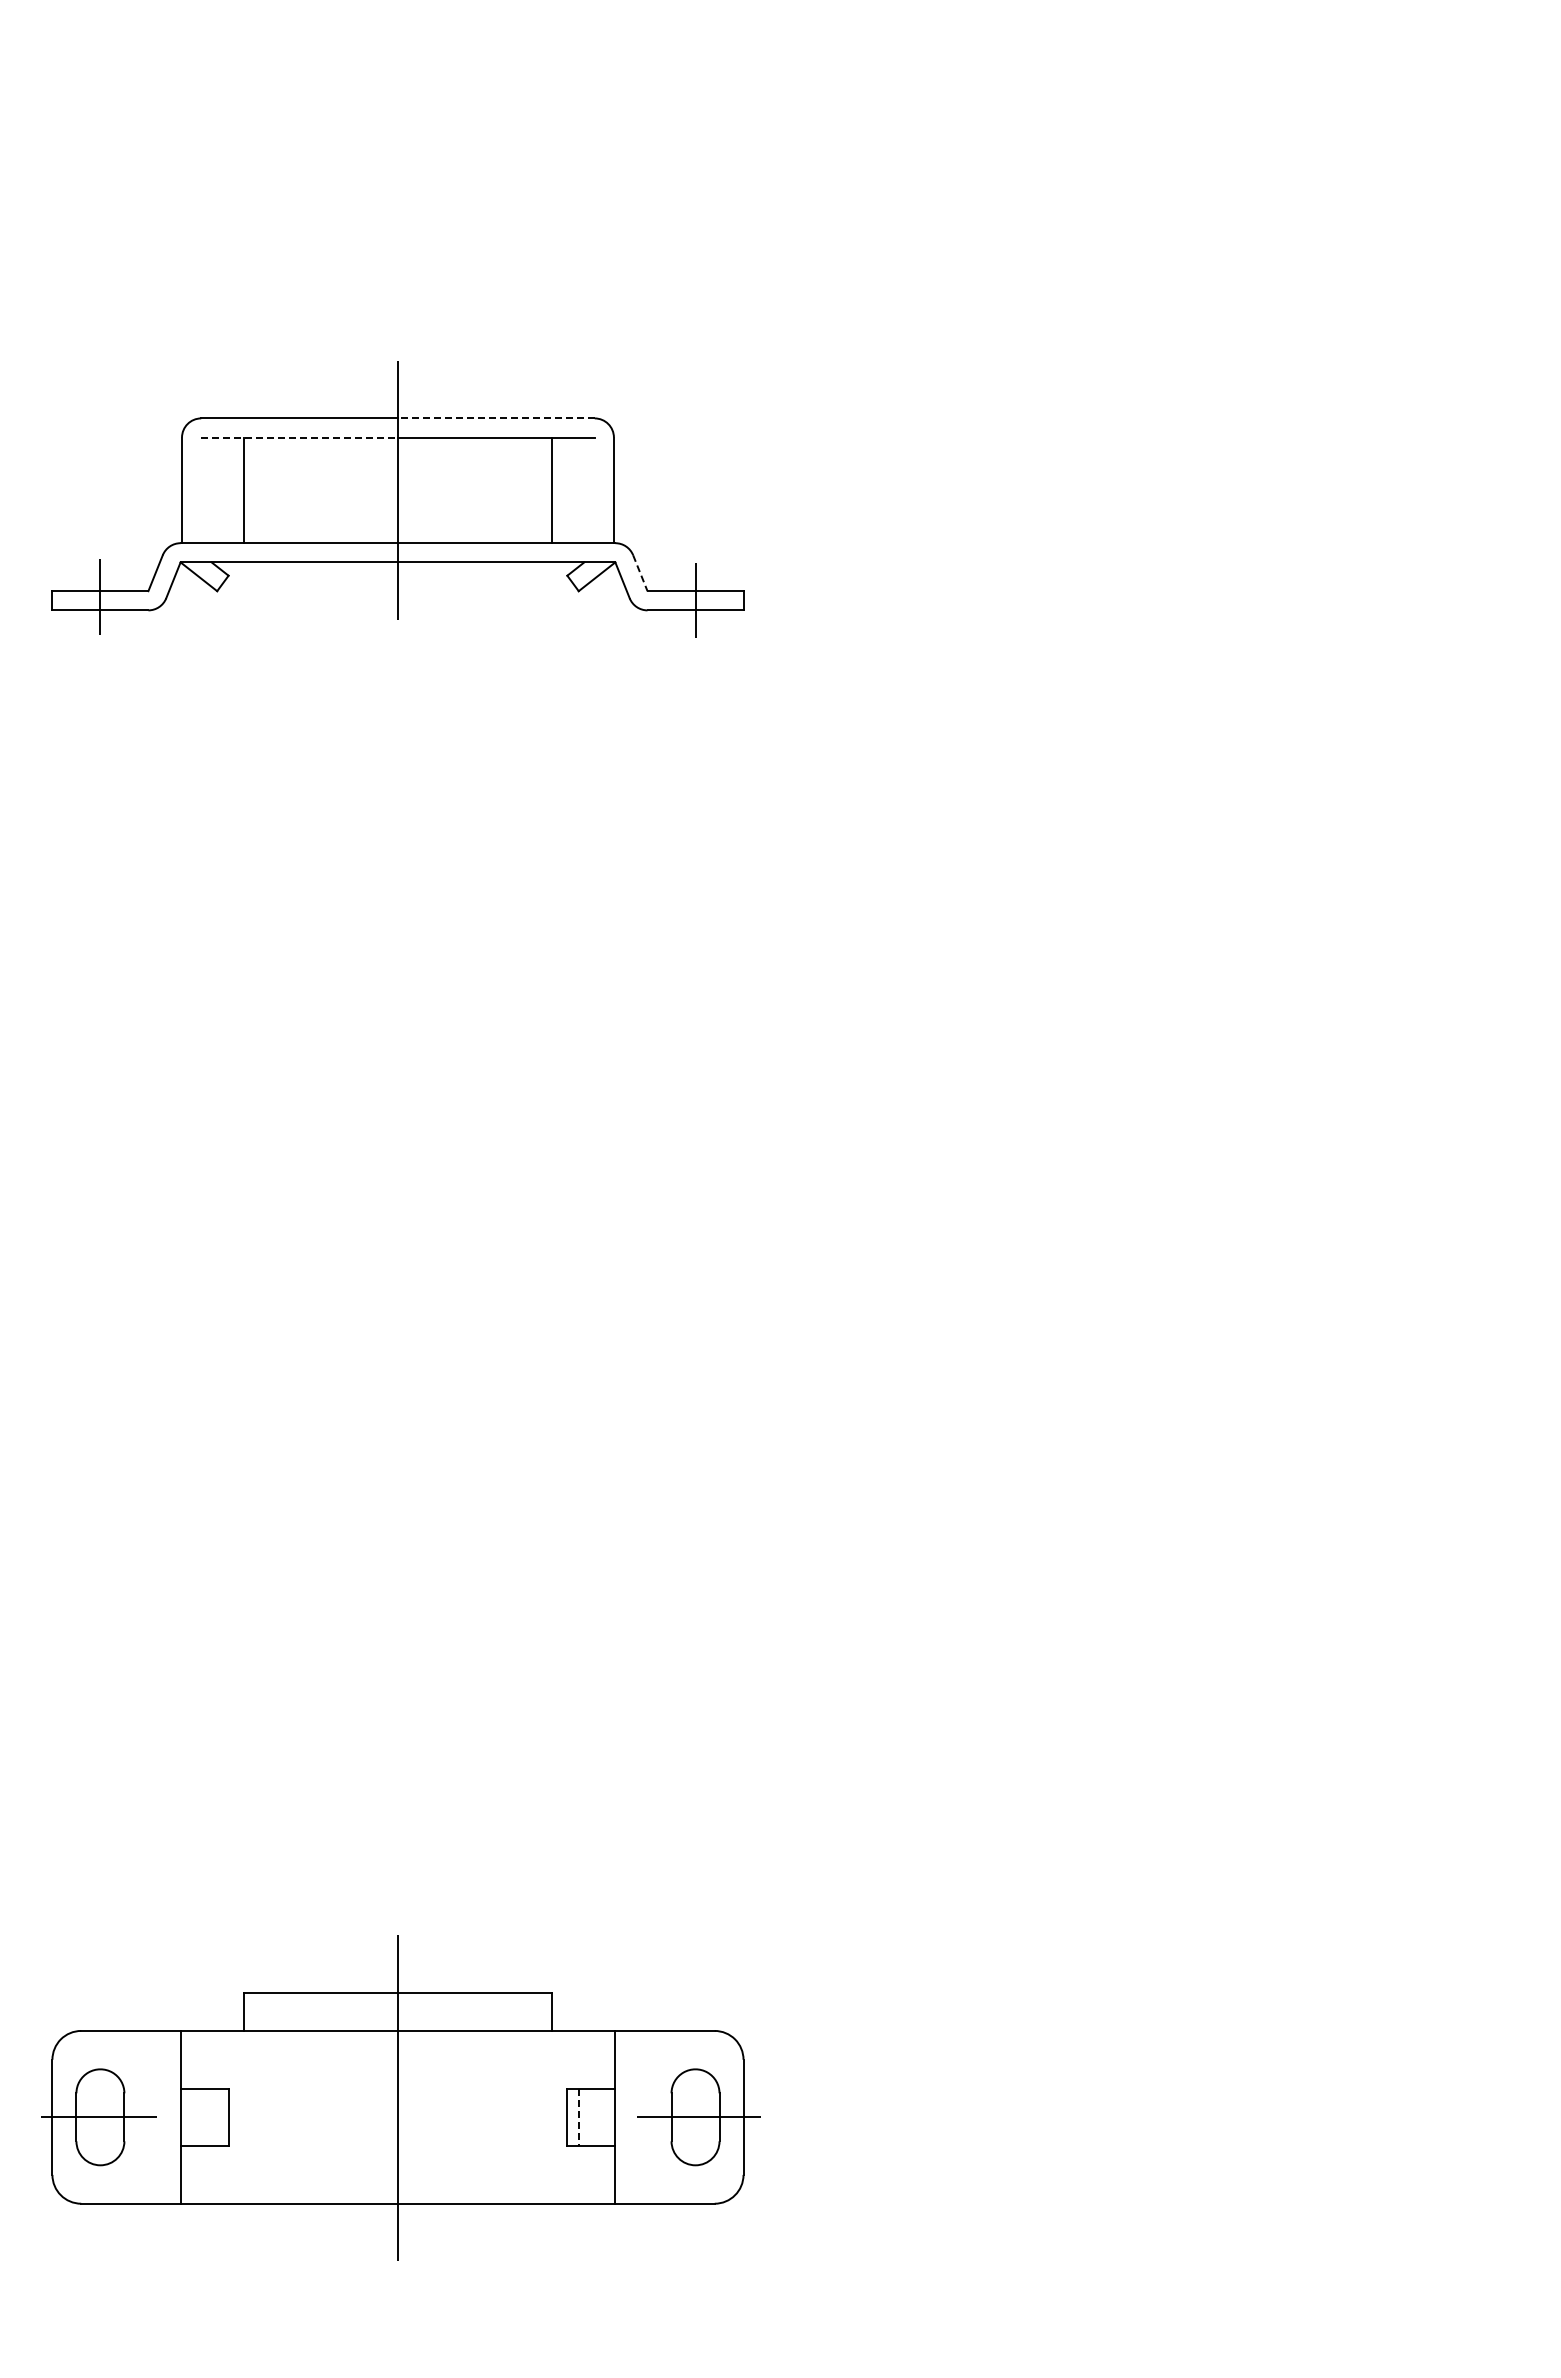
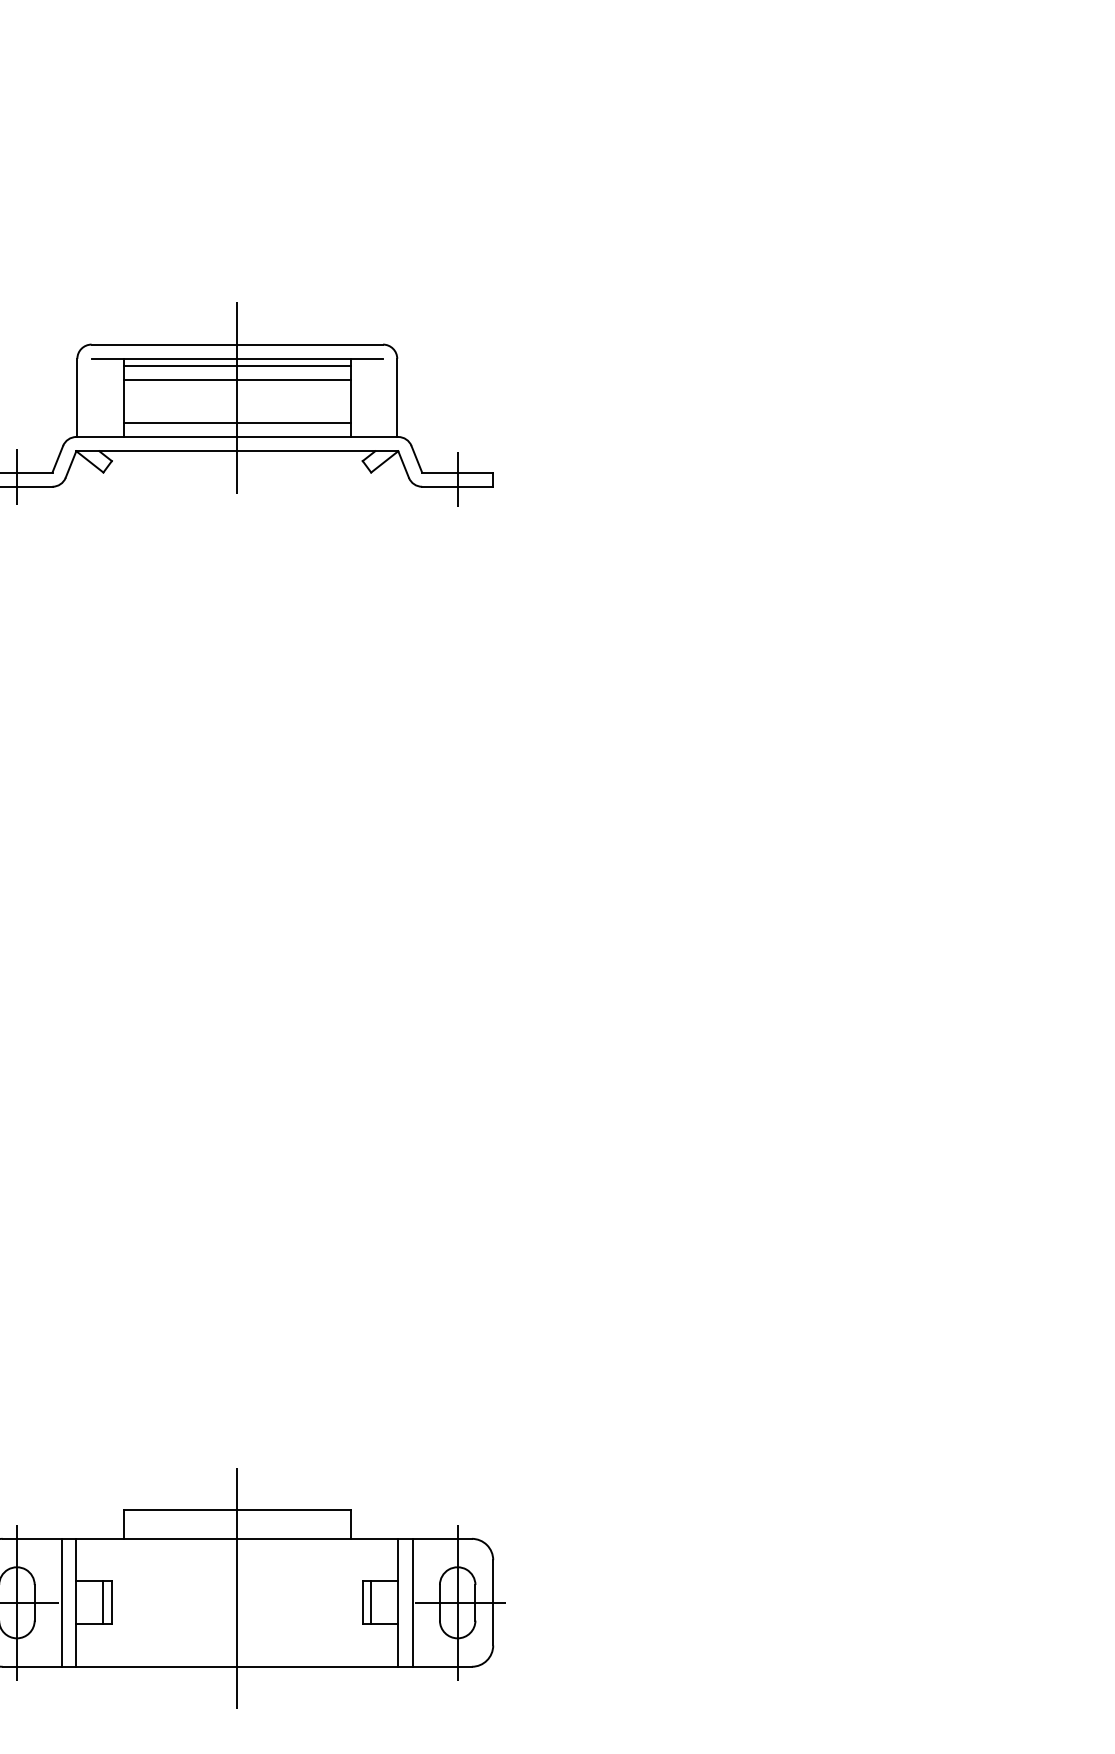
line: (495, 418) -> (309, 344), dashed -> solid
line: (300, 437) -> (165, 358), dashed -> solid
line: (397, 447) -> (236, 366), added
line: (397, 466) -> (236, 380), added
line: (397, 524) -> (236, 423), added
line: (640, 573) -> (416, 459), dashed -> solid
line: (100, 2116) -> (17, 1602), added
line: (161, 2116) -> (62, 1602), added
line: (634, 2116) -> (412, 1602), added
line: (695, 2116) -> (457, 1602), added
line: (217, 2117) -> (103, 1602), added
line: (578, 2117) -> (371, 1602), dashed -> solid

